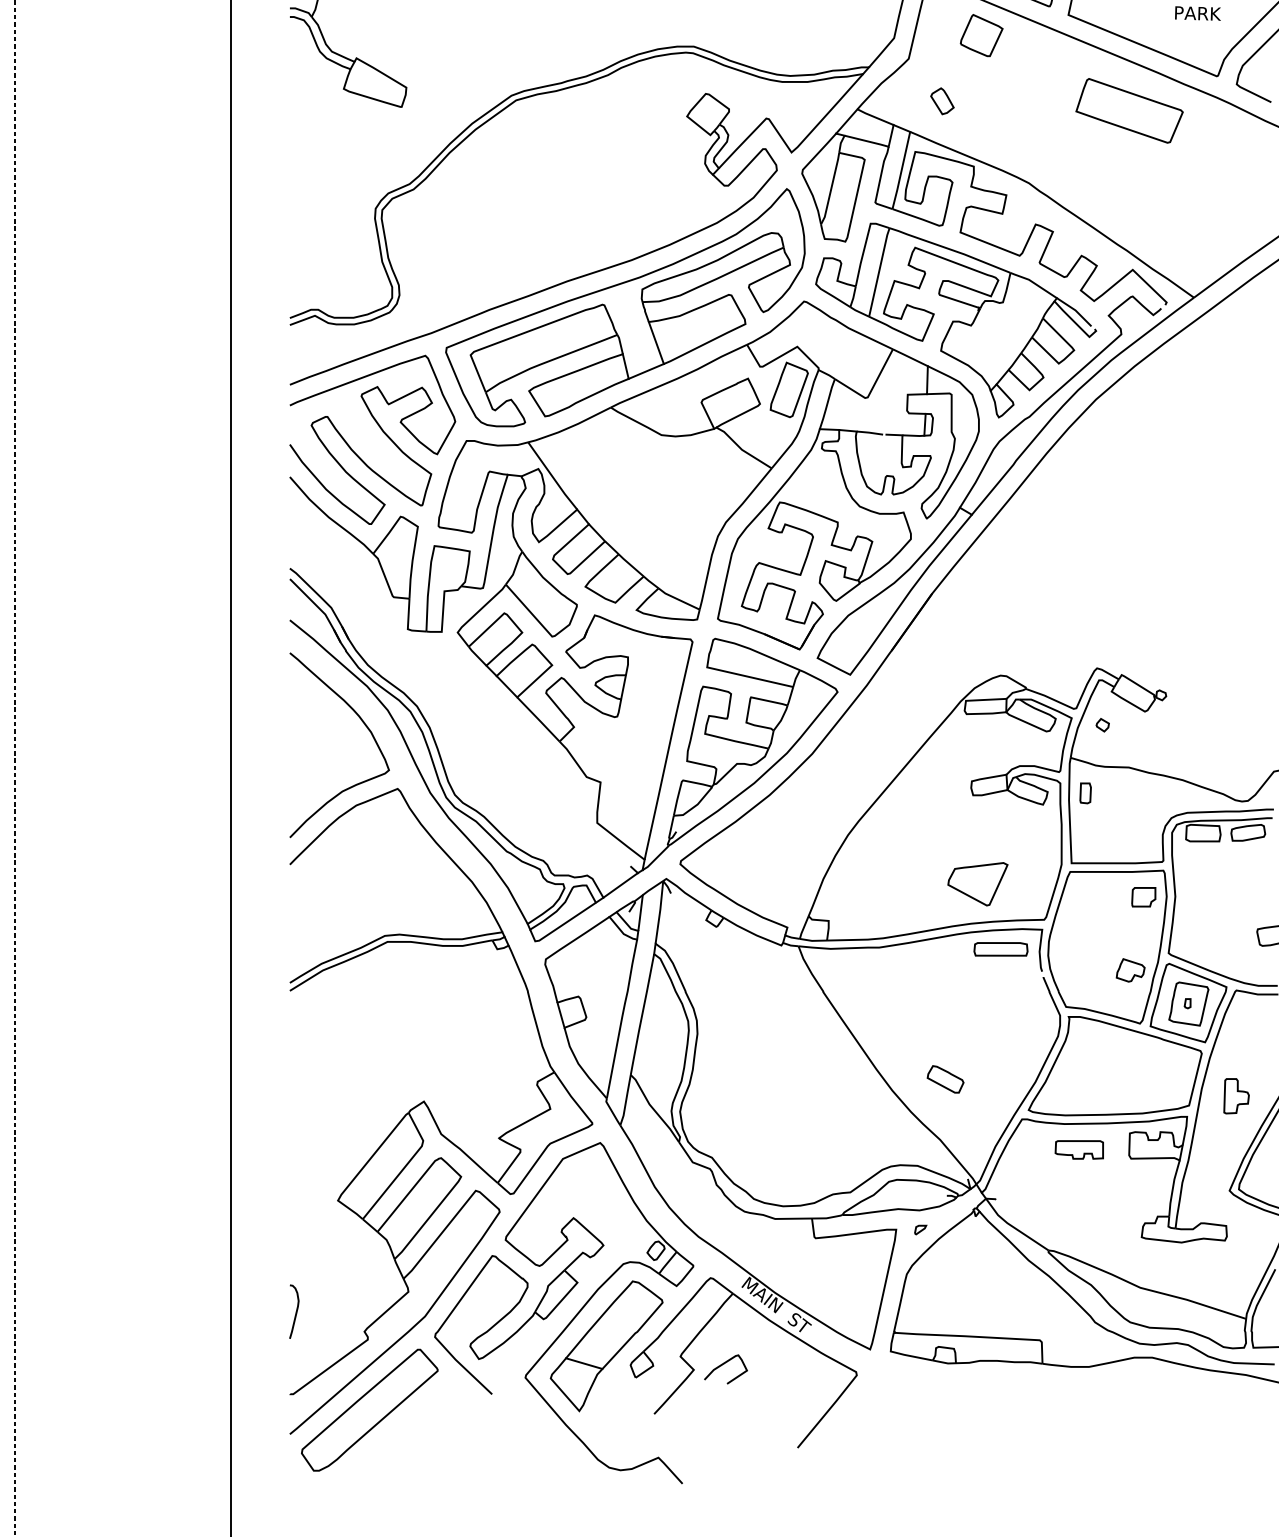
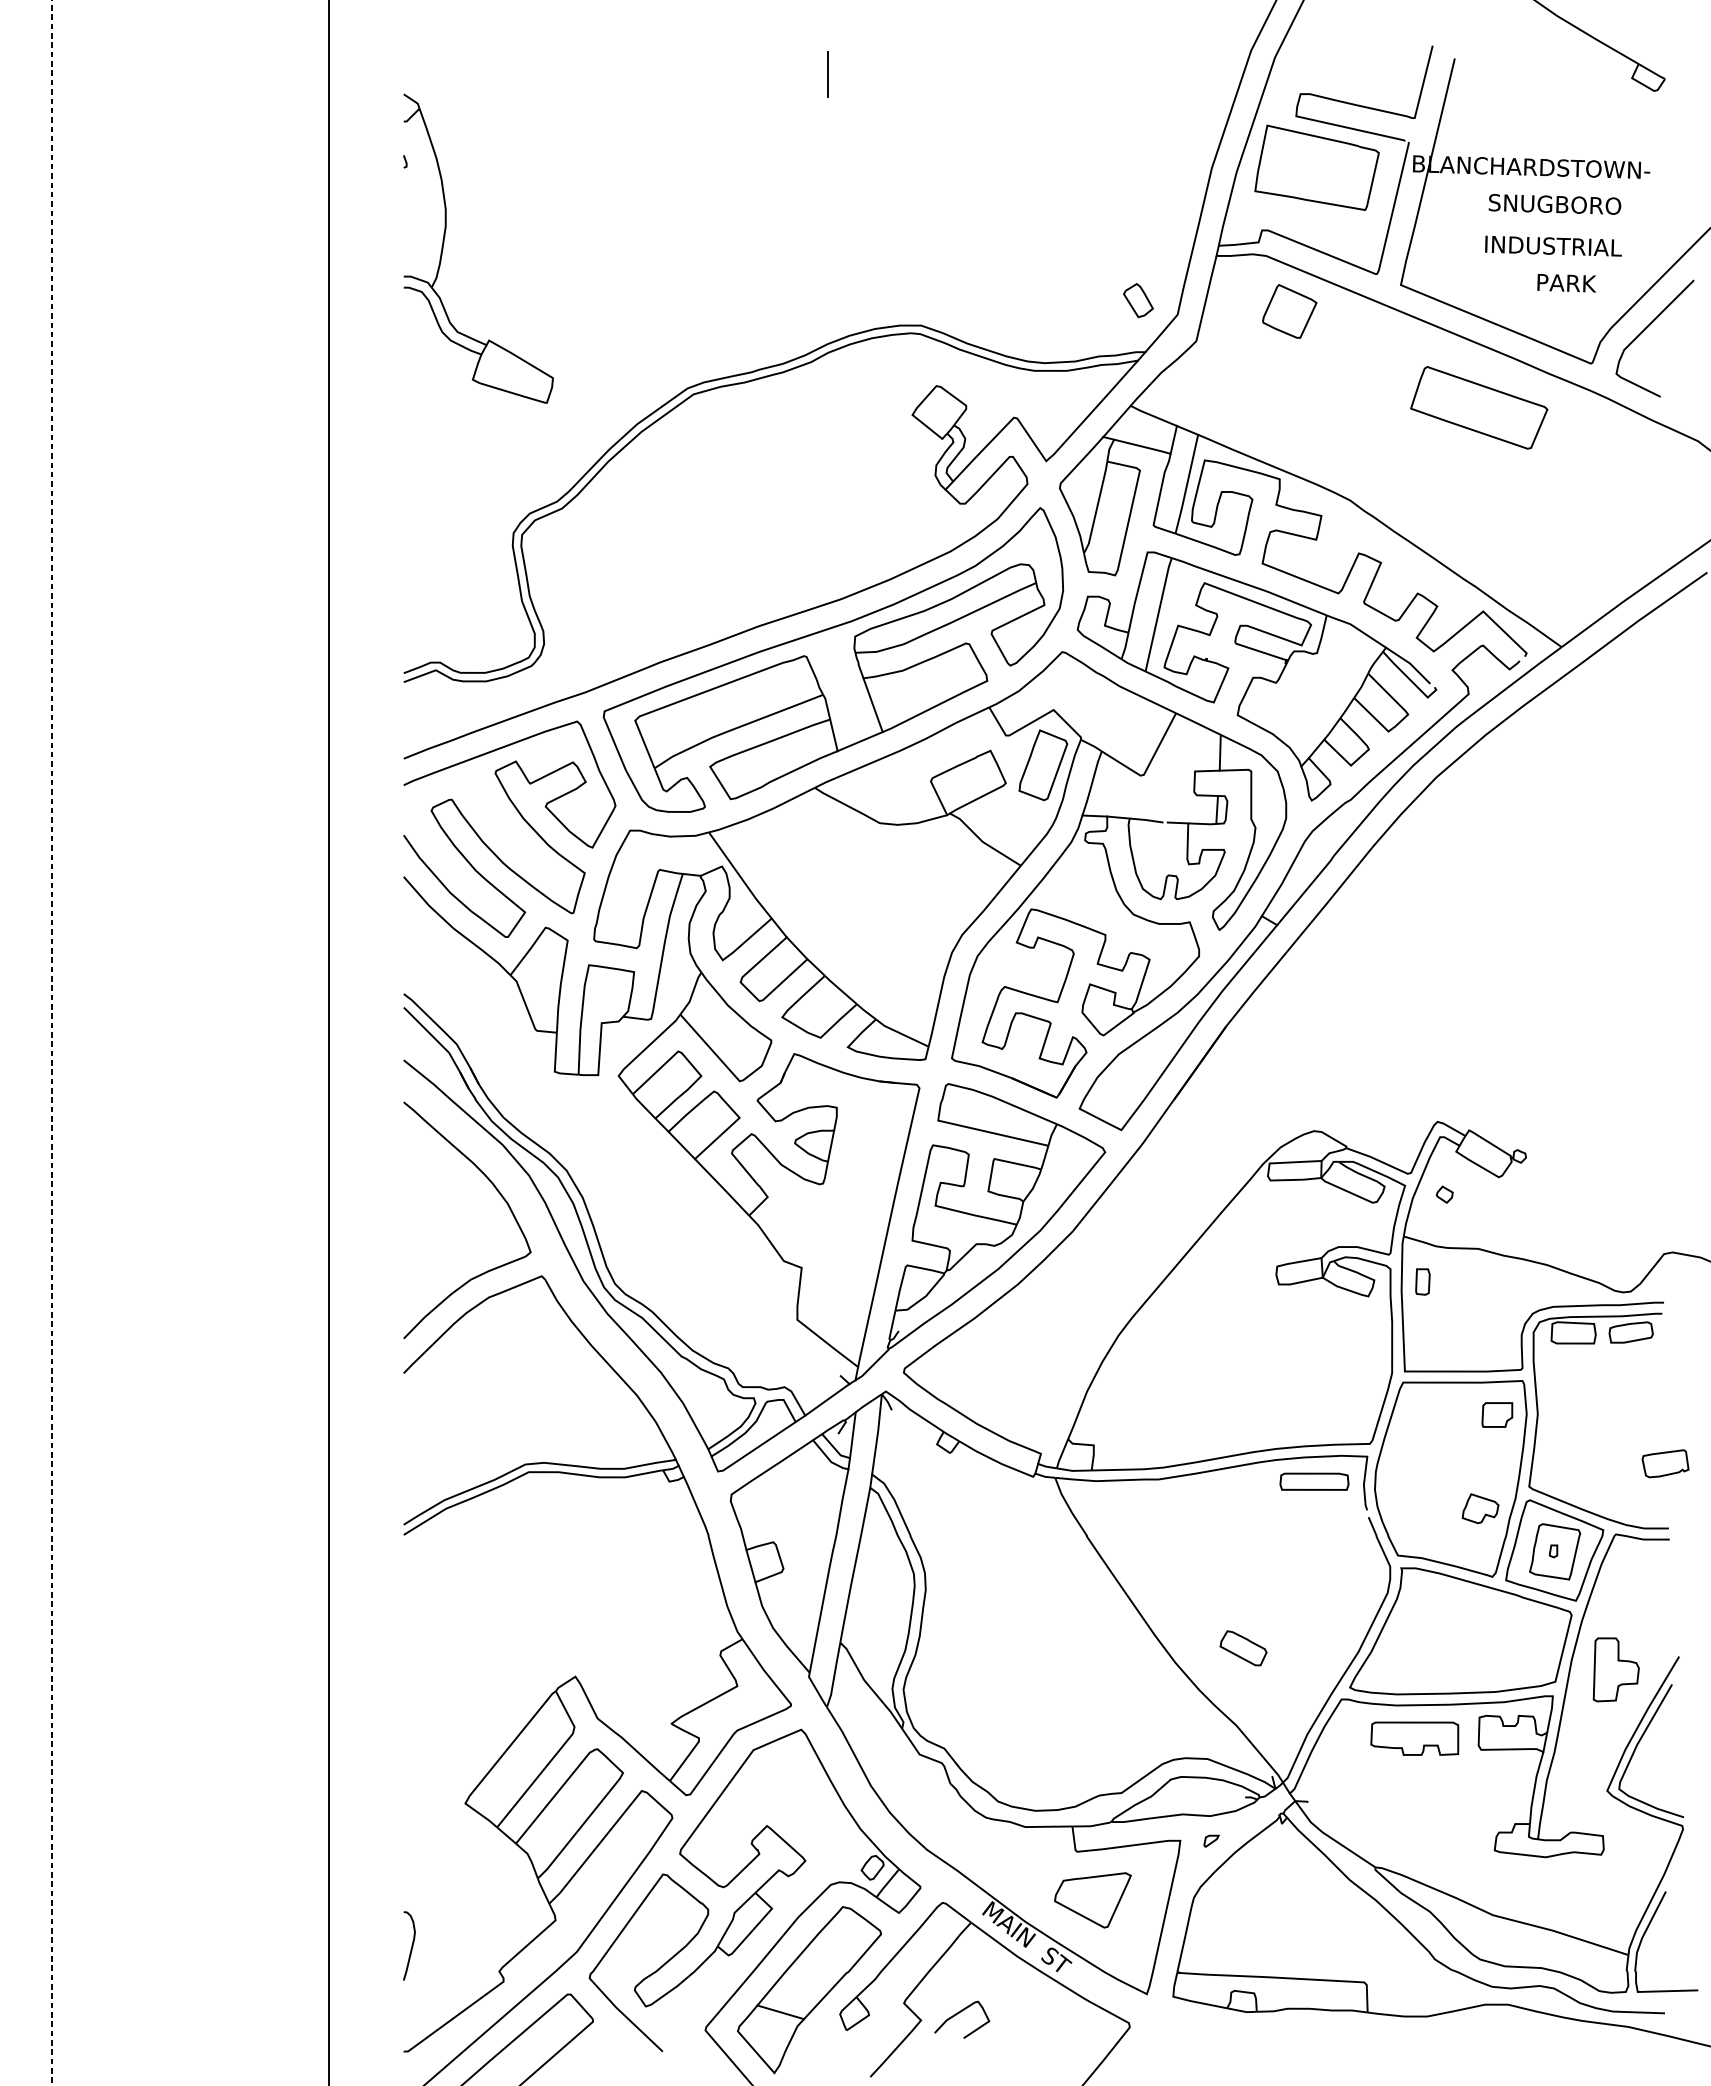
part: (942, 101) -> (1138, 300), moved
part: (977, 884) -> (1092, 1900), moved
part: (1236, 1095) -> (1615, 1669), size x1.43
part: (1079, 1149) -> (1414, 1738), size x1.43

